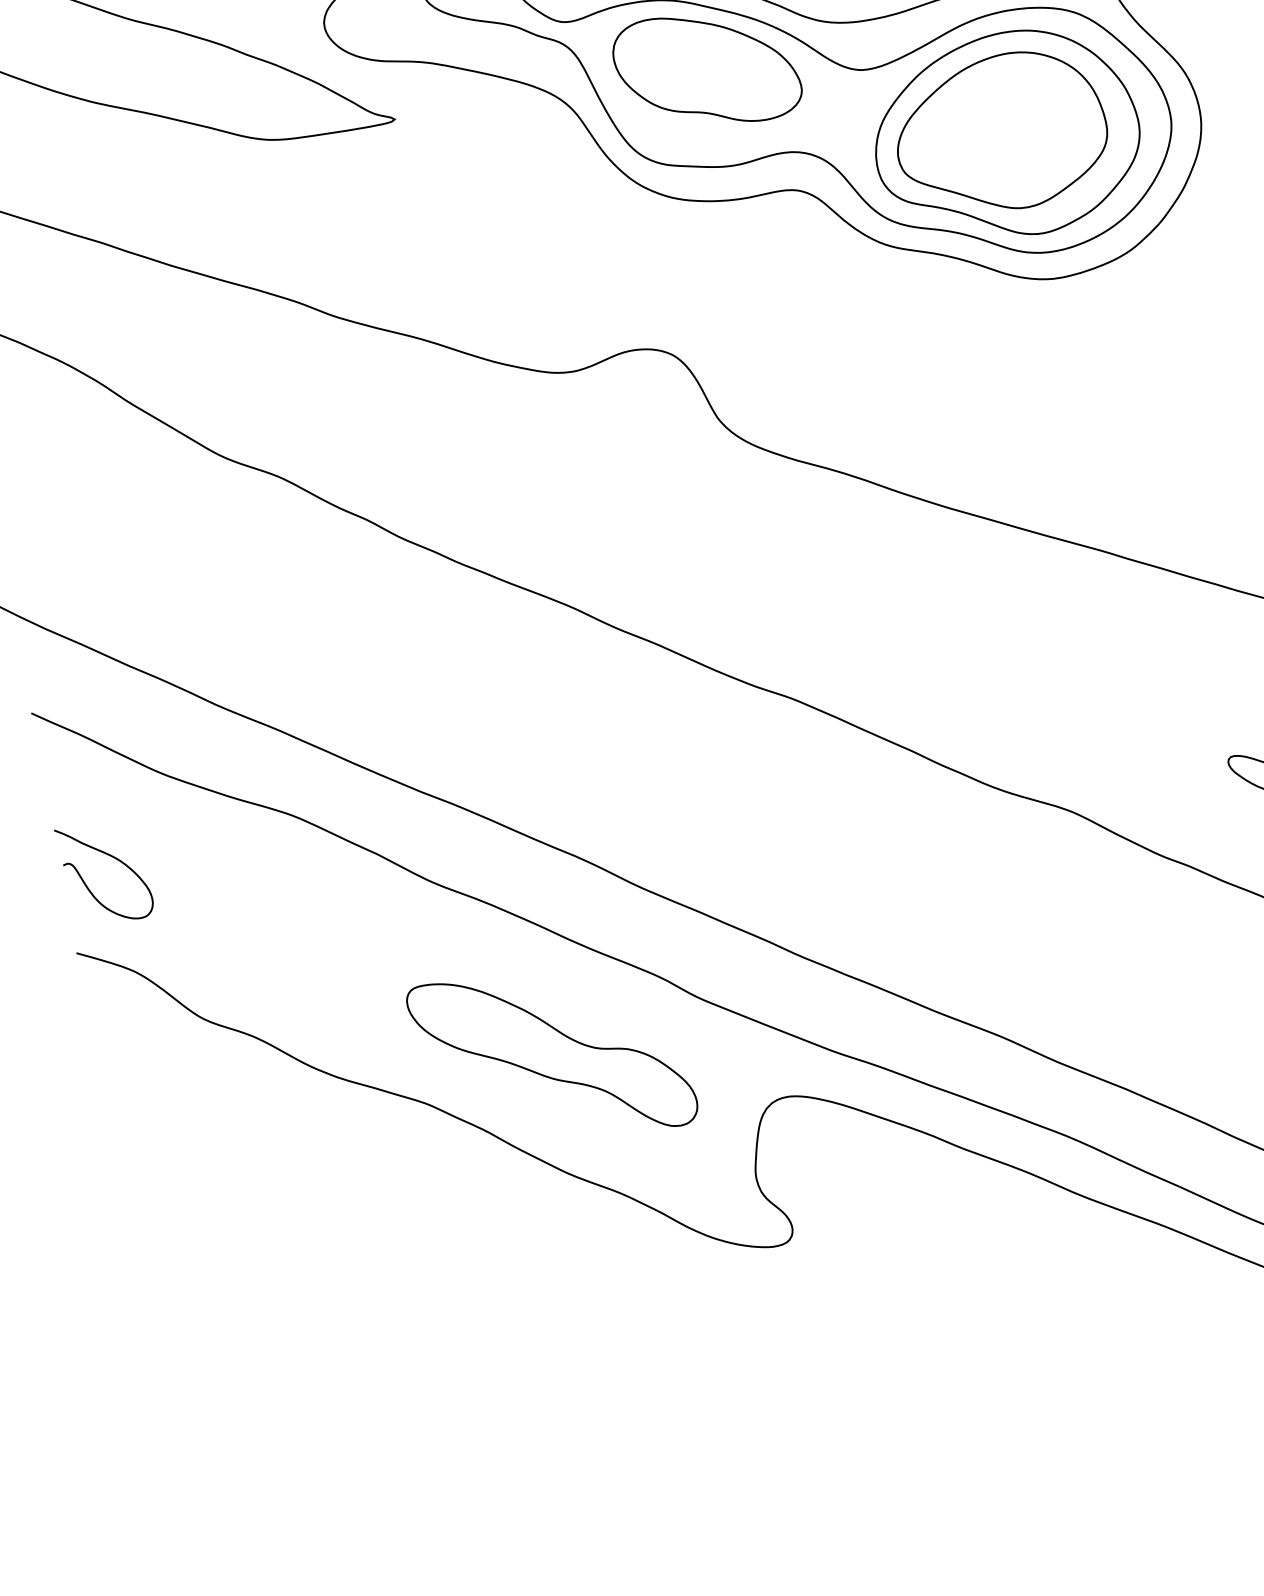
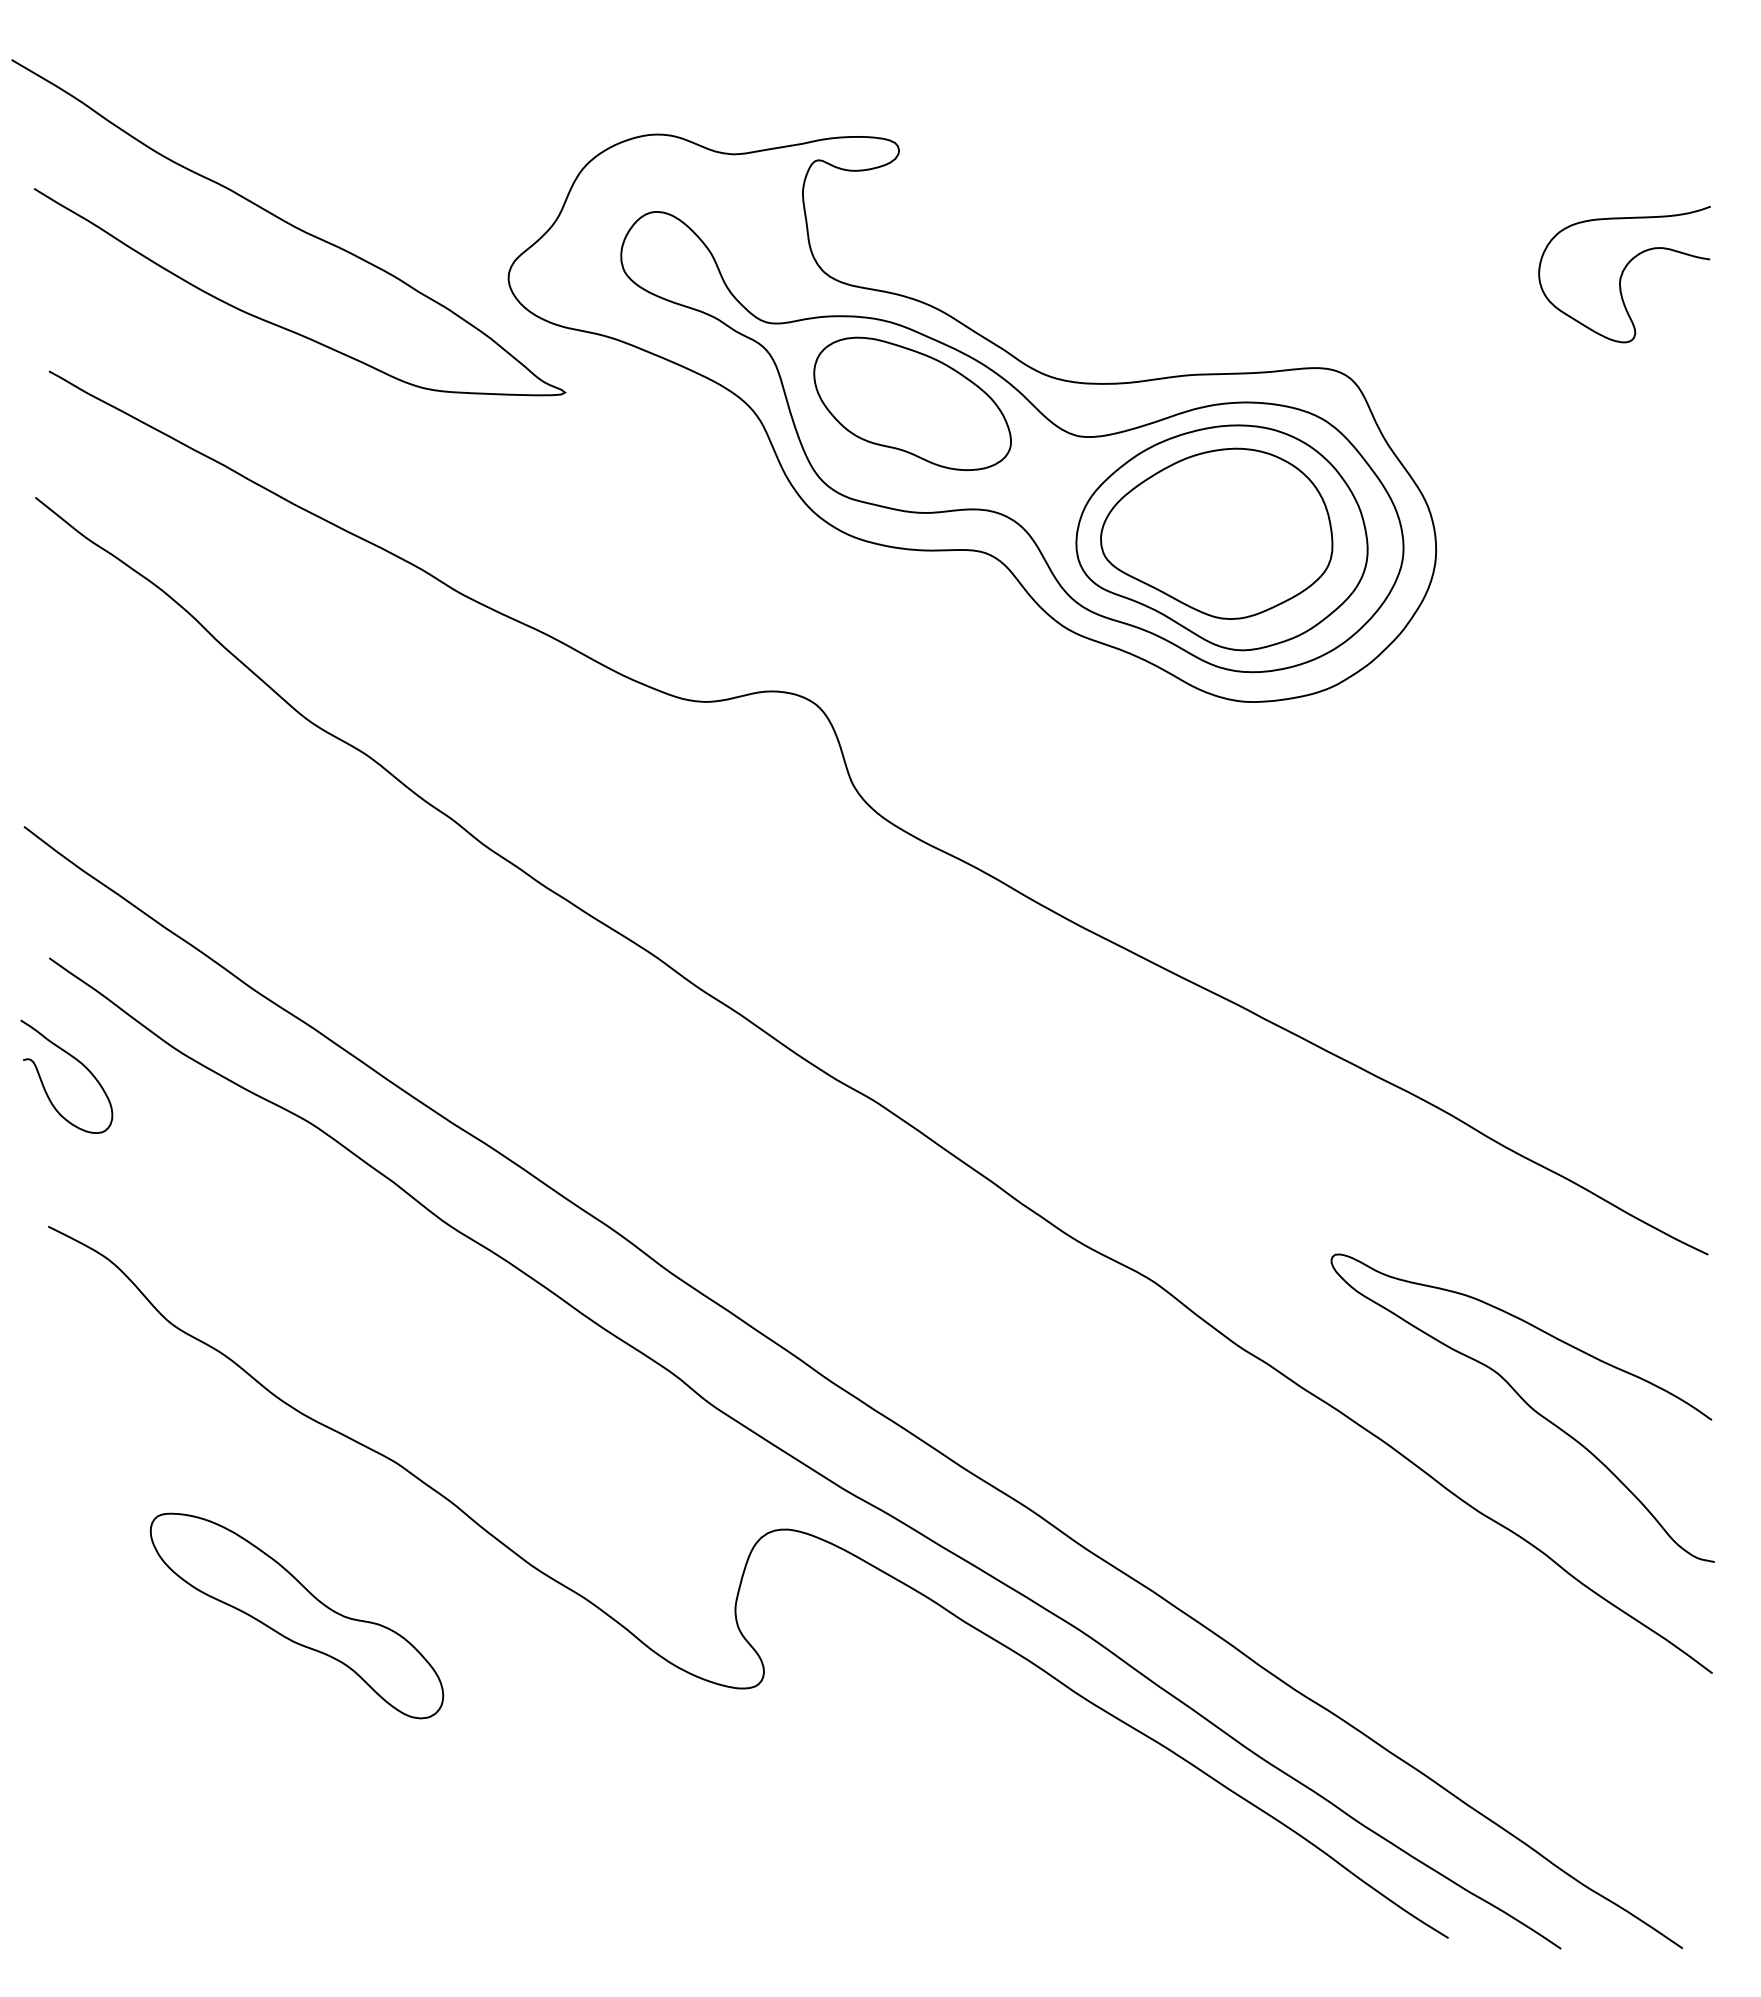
curve: (113, 858) -> (78, 1062), moved
part: (552, 1054) -> (297, 1615), moved

